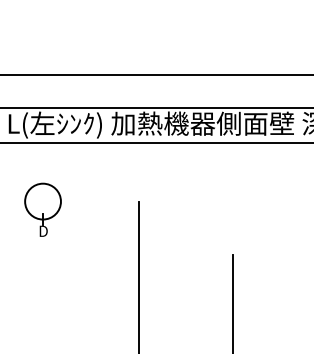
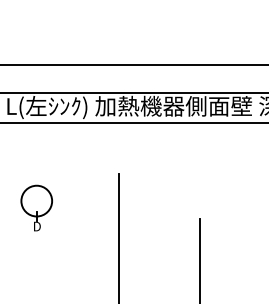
part: (42, 209) -> (36, 207), moved

